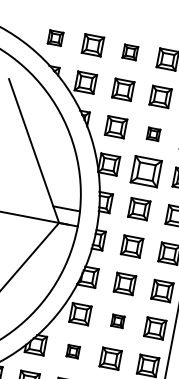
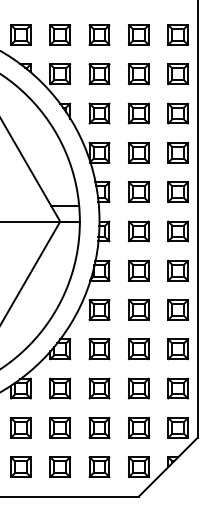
part: (55, 37) -> (20, 34), size x1.43
part: (130, 51) -> (99, 34), size x1.43
part: (153, 134) -> (138, 113), size x1.67
part: (146, 171) -> (138, 152), size x0.71
part: (117, 320) -> (138, 309), size x1.67
part: (73, 351) -> (99, 349), size x1.67

